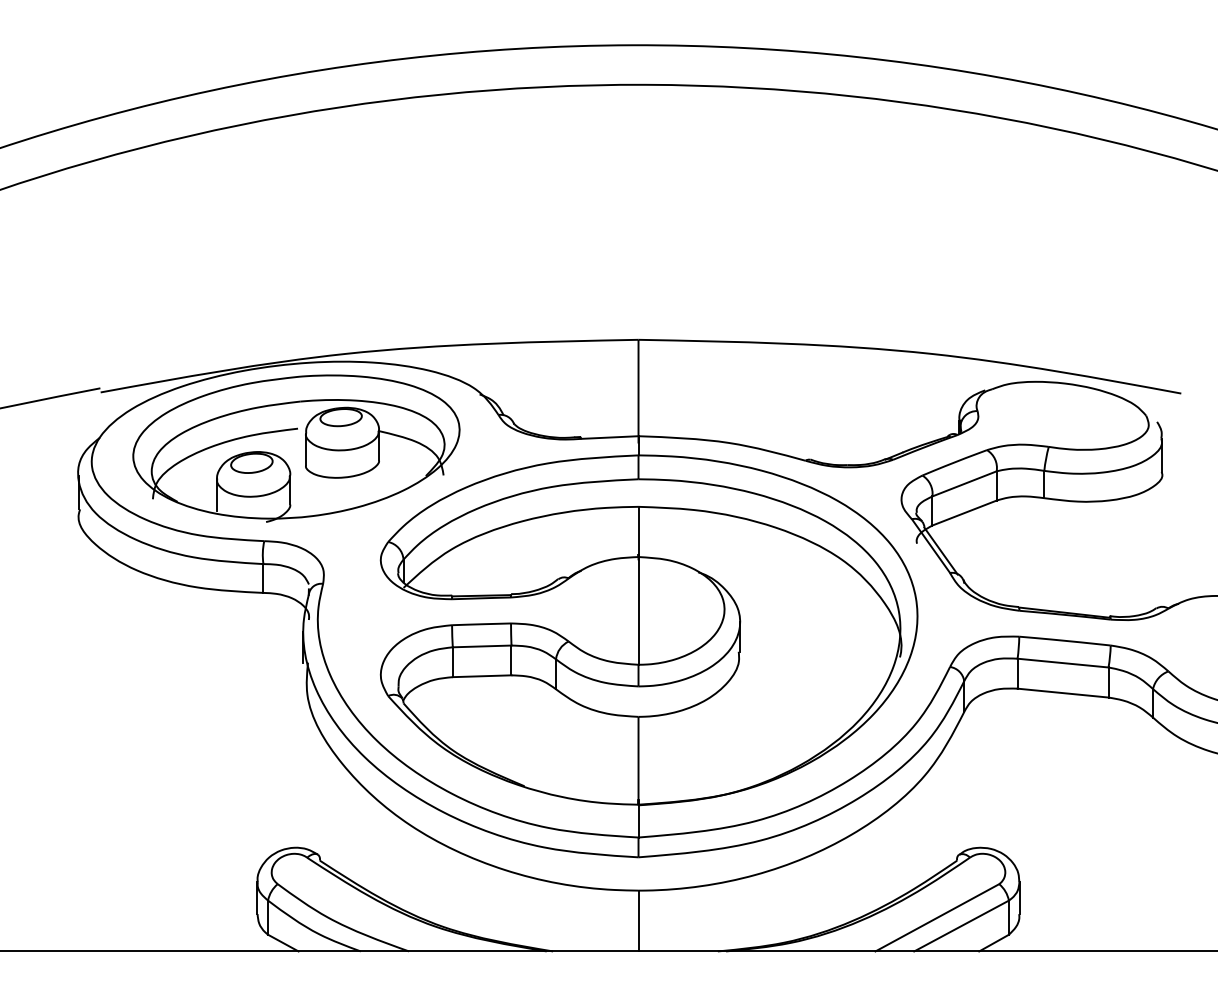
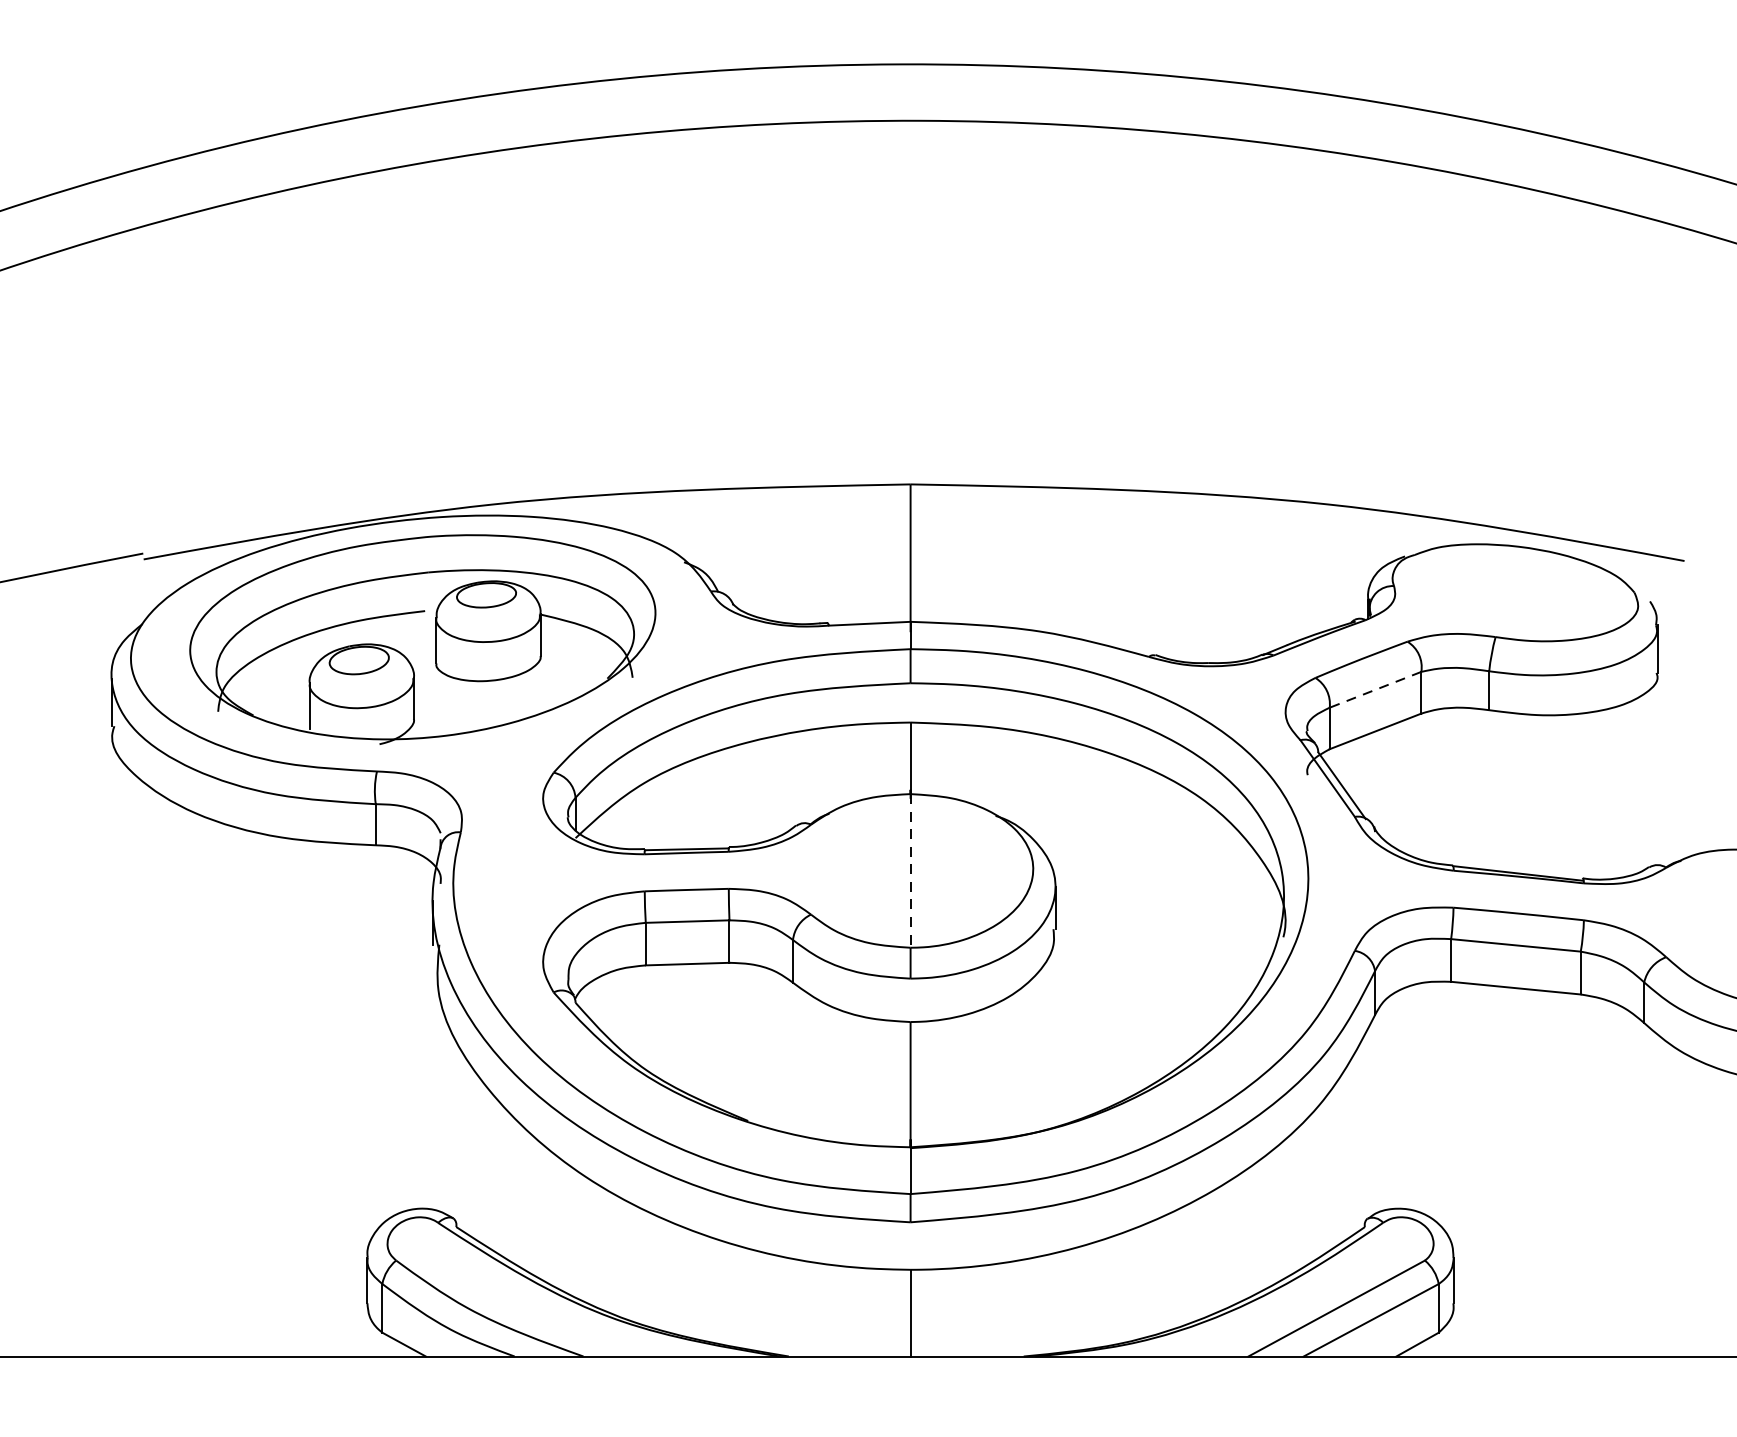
line: (964, 484) -> (1375, 690), solid -> dashed
line: (638, 610) -> (910, 870), solid -> dashed

